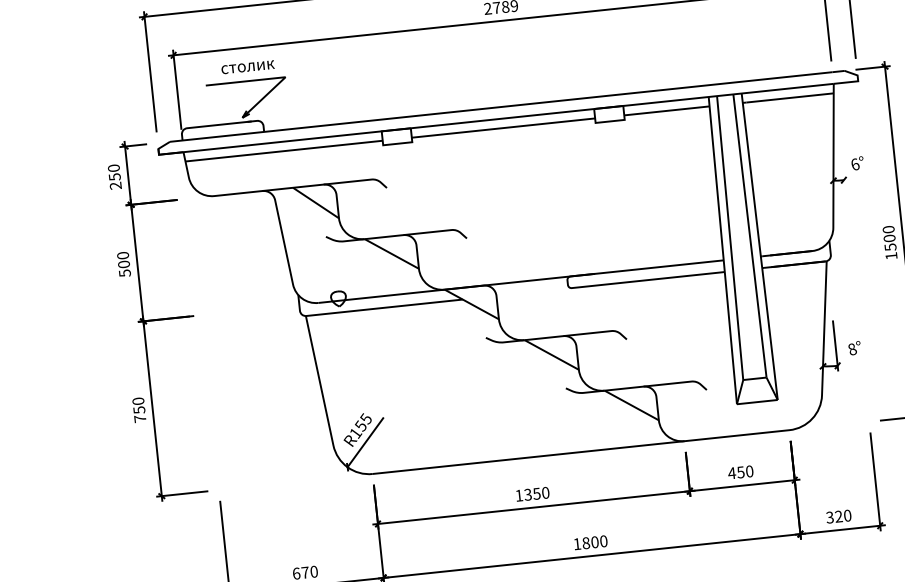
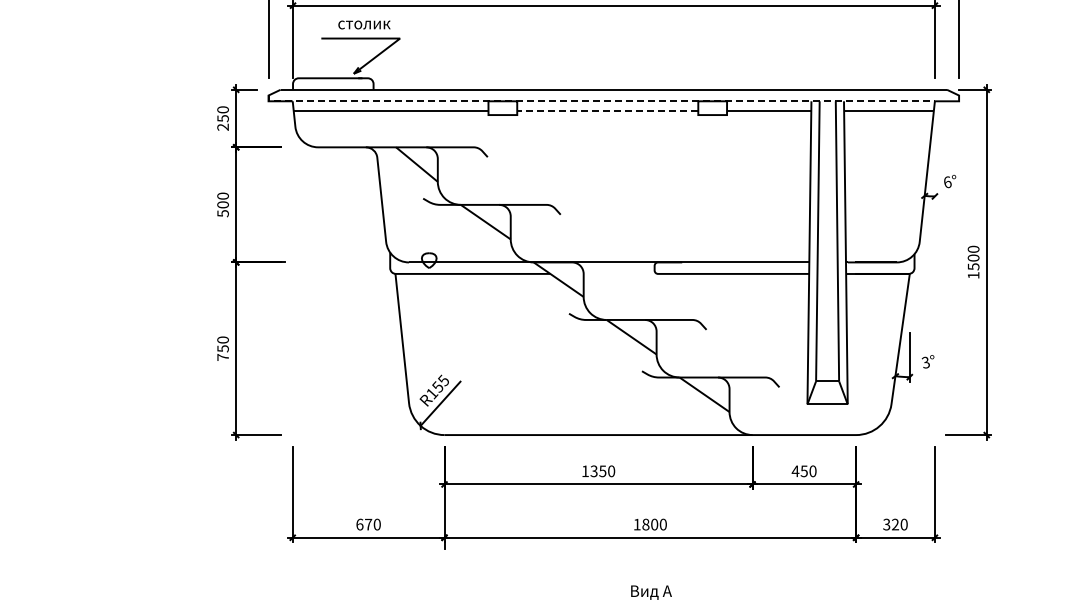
line: (493, 119) -> (598, 101), solid -> dashed
line: (503, 127) -> (607, 110), solid -> dashed
text: (852, 349) -> (925, 362), 8° -> 3°

